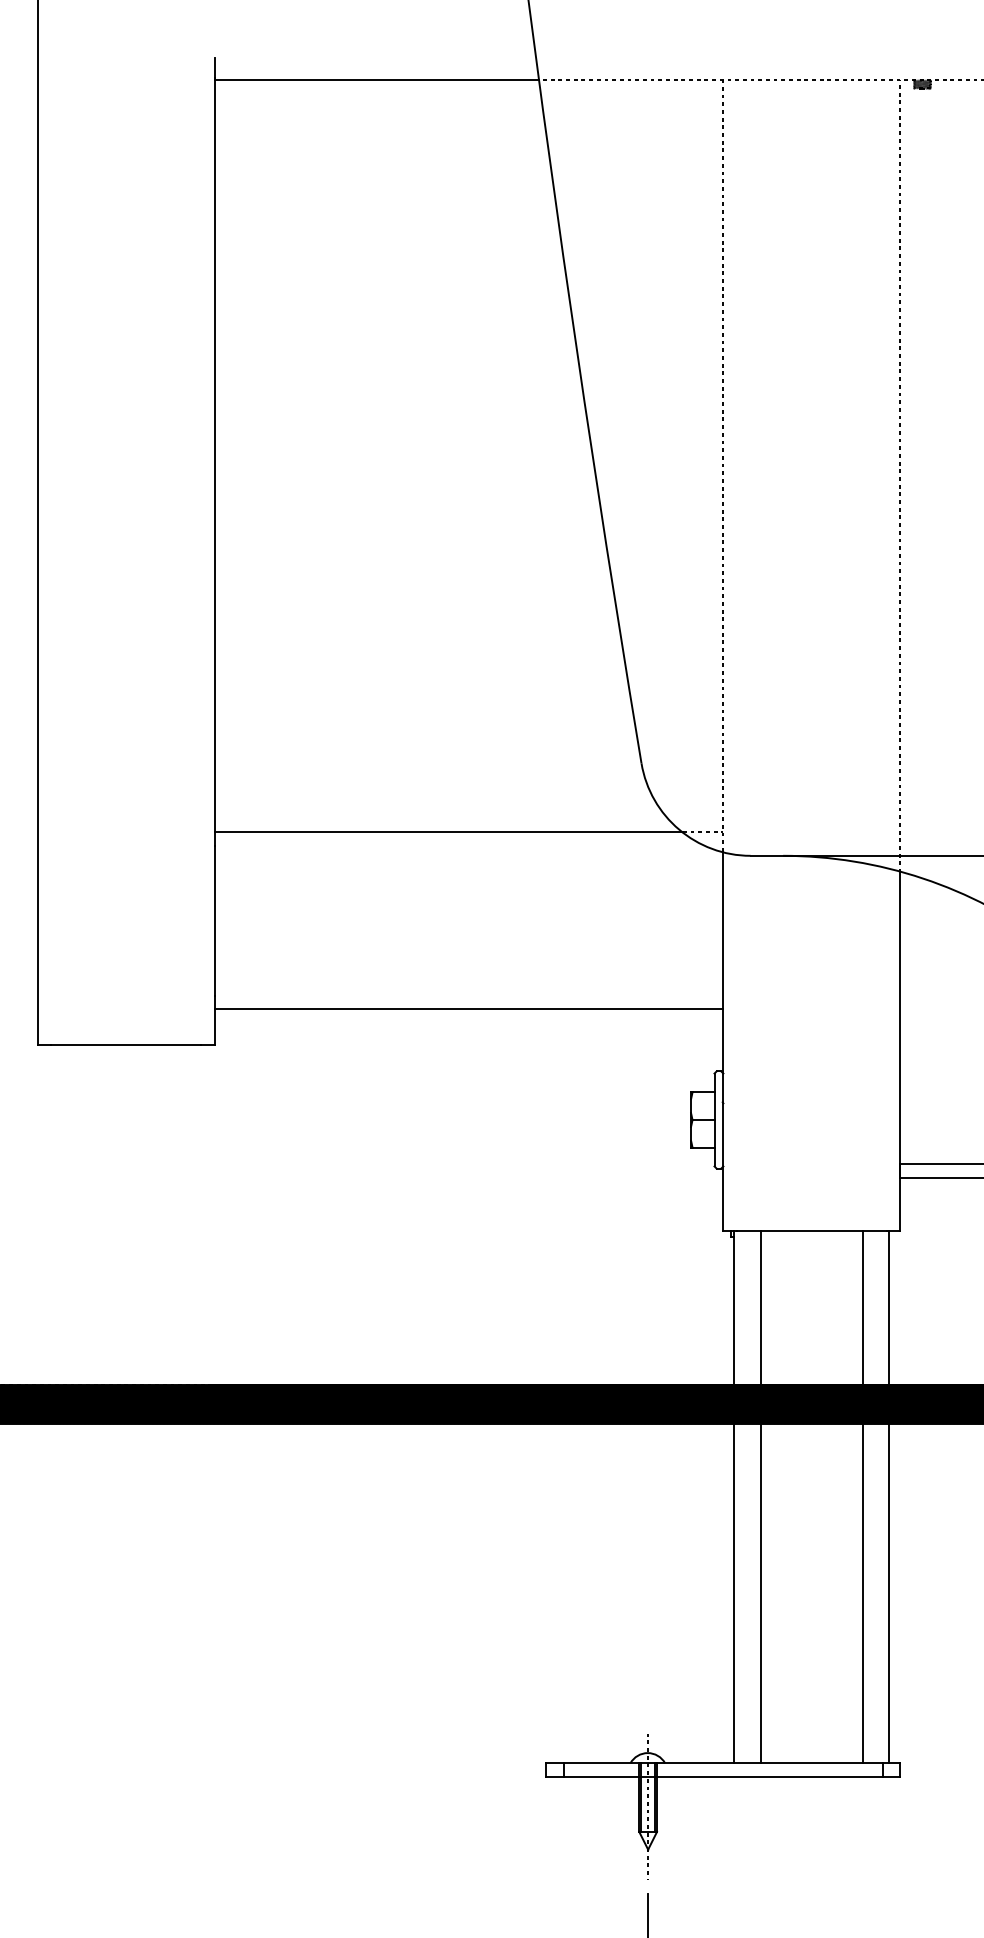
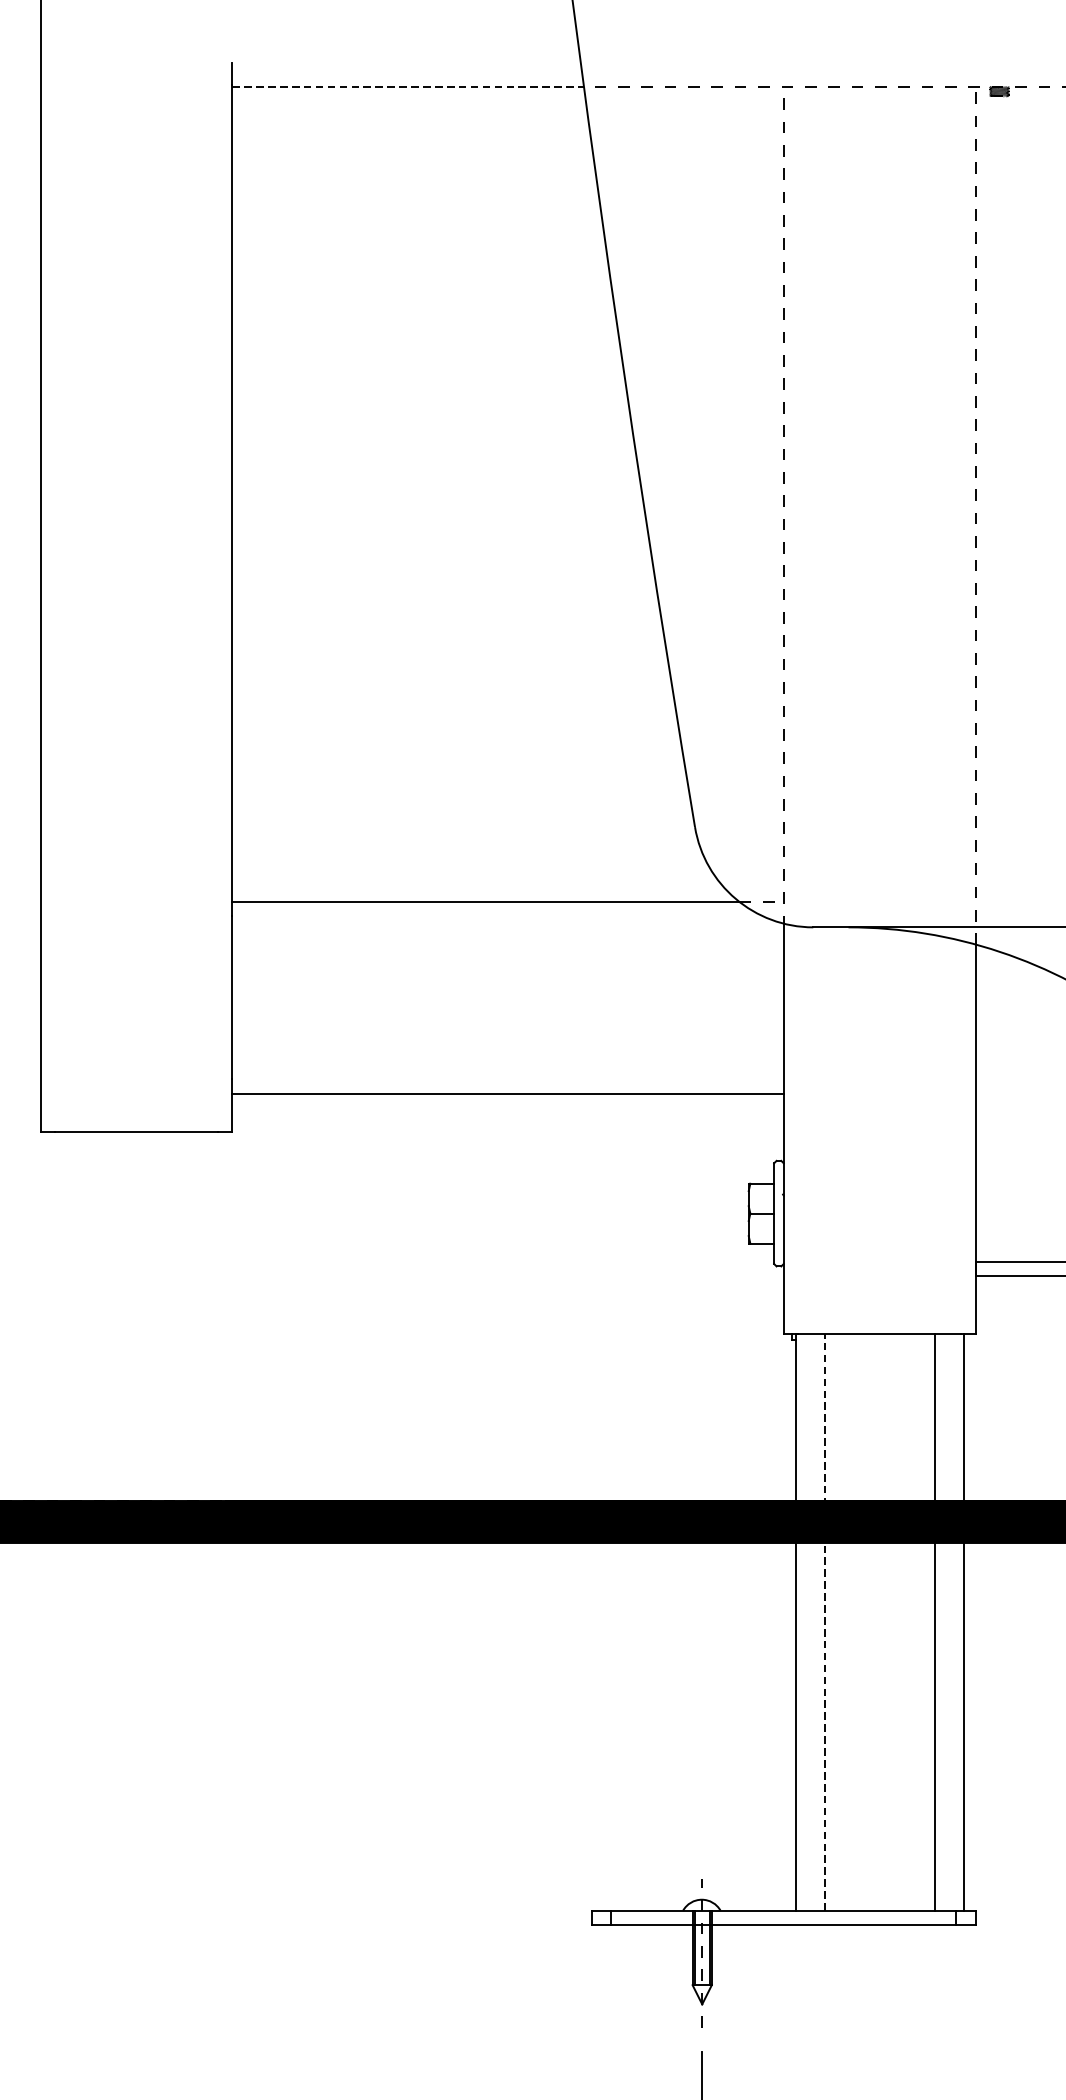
line: (377, 80) -> (408, 87), solid -> dashed
line: (760, 1496) -> (823, 1621), solid -> dashed

